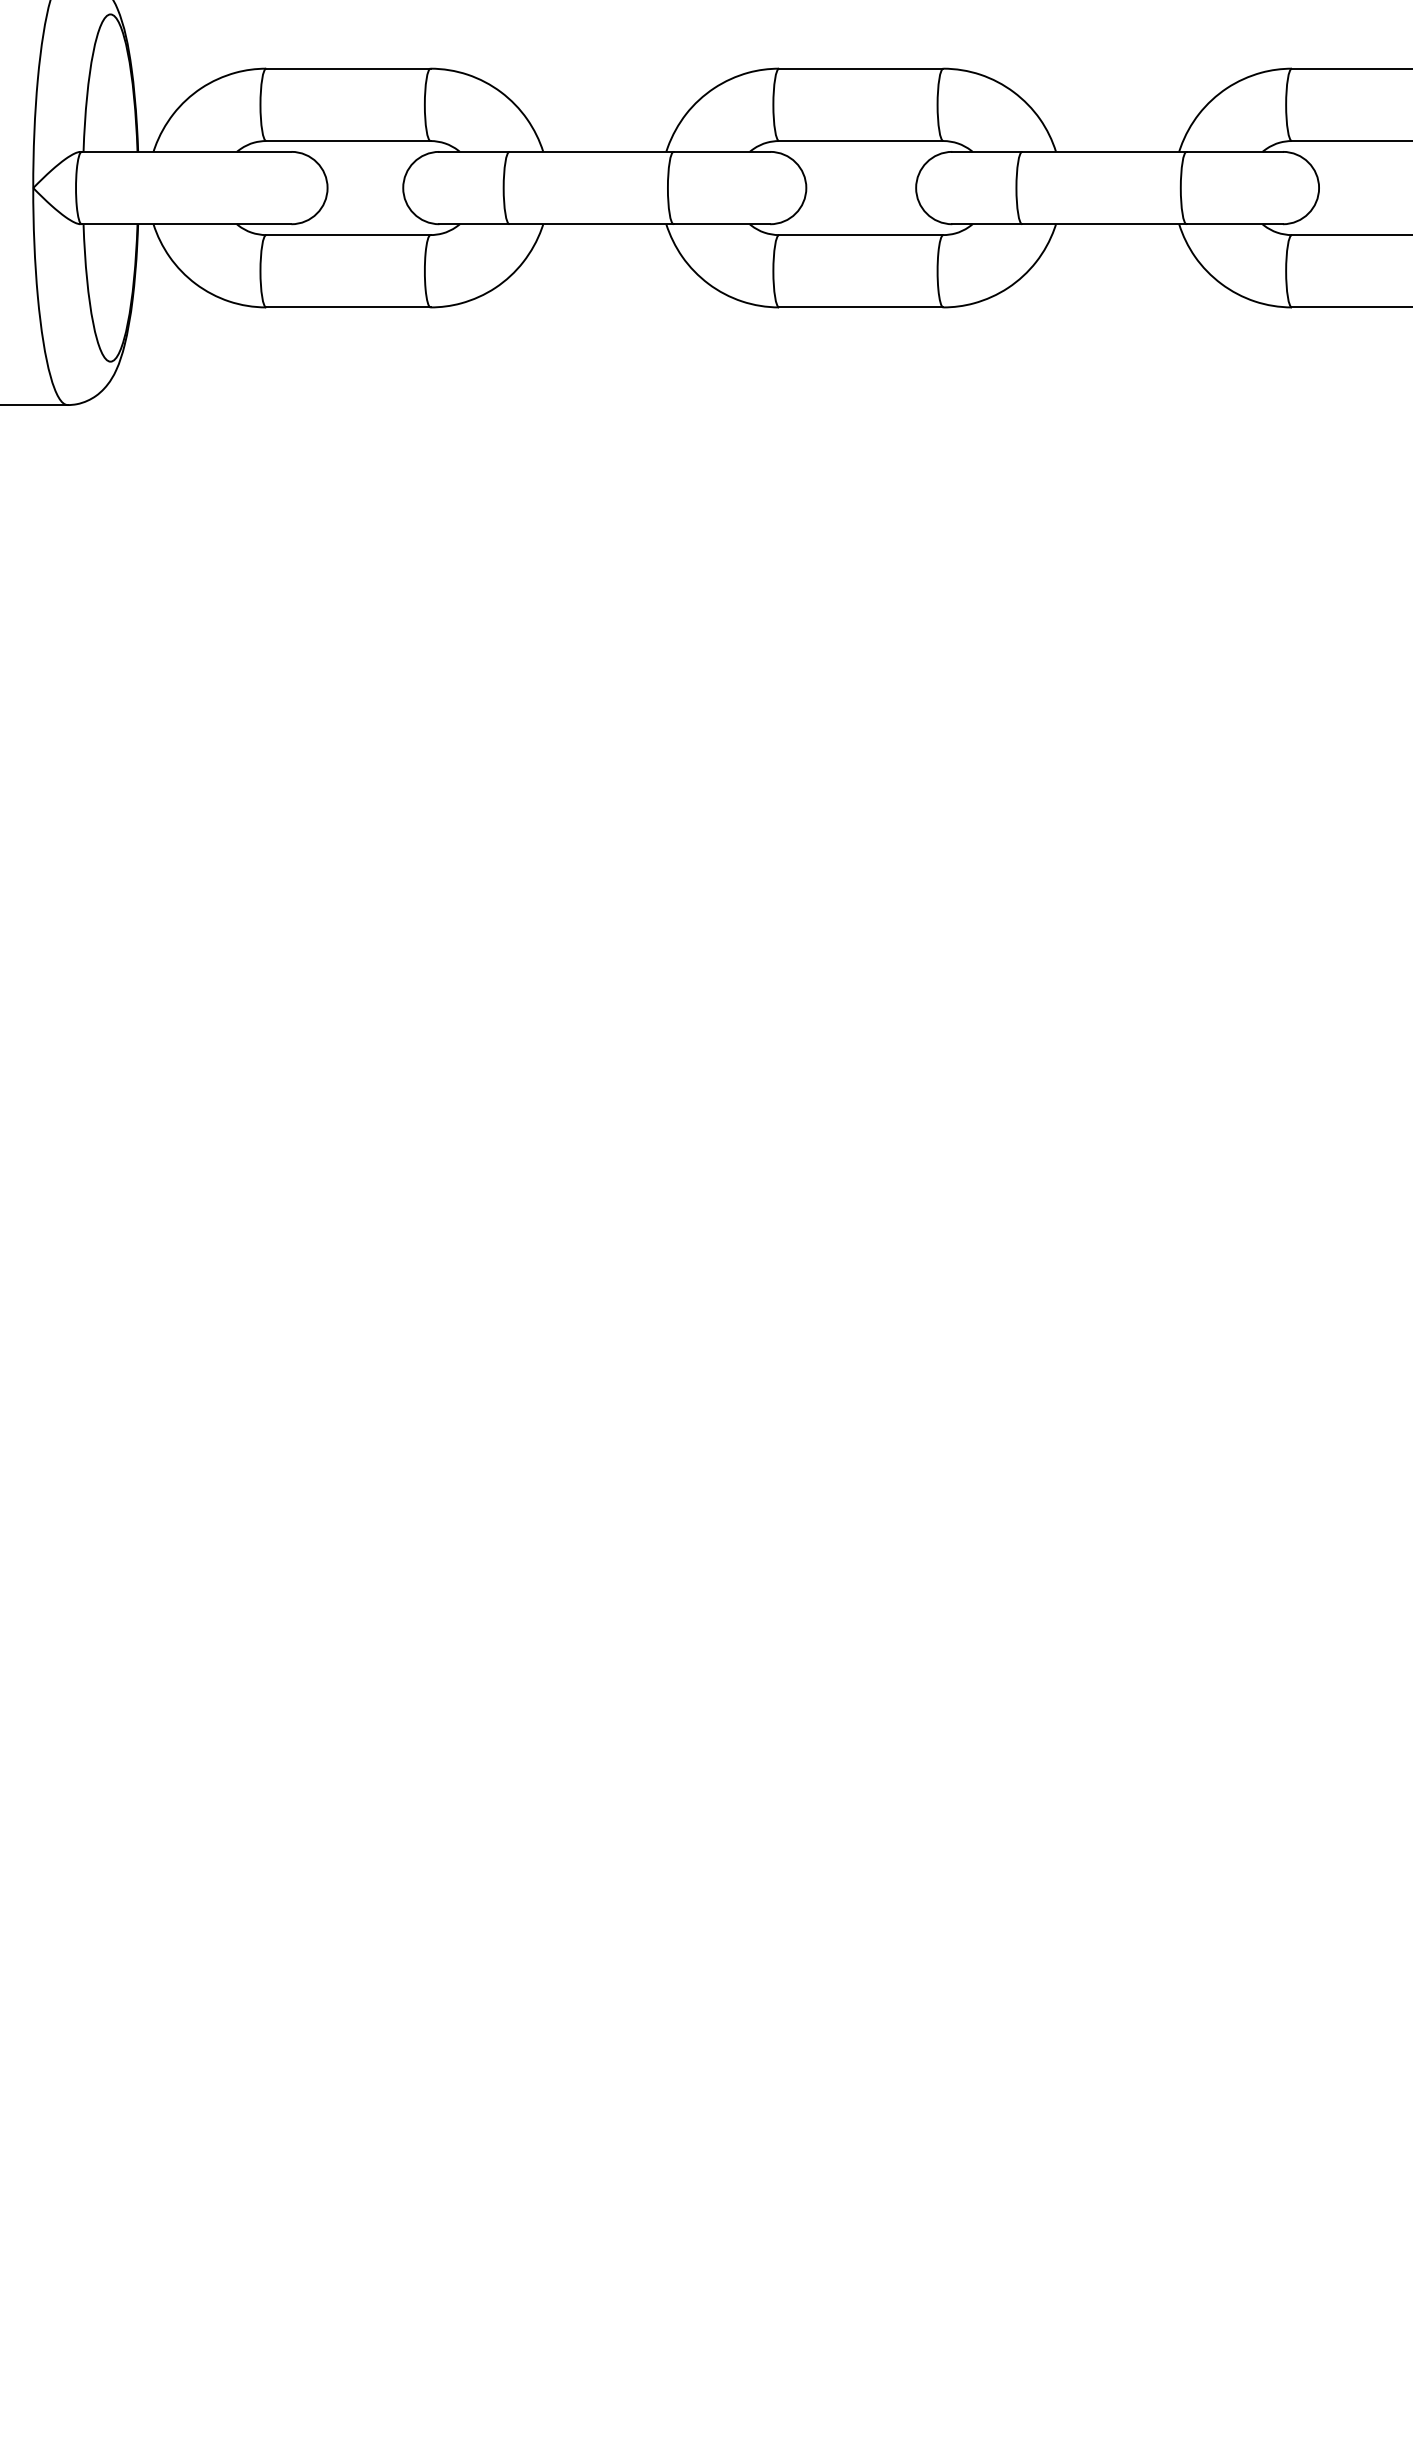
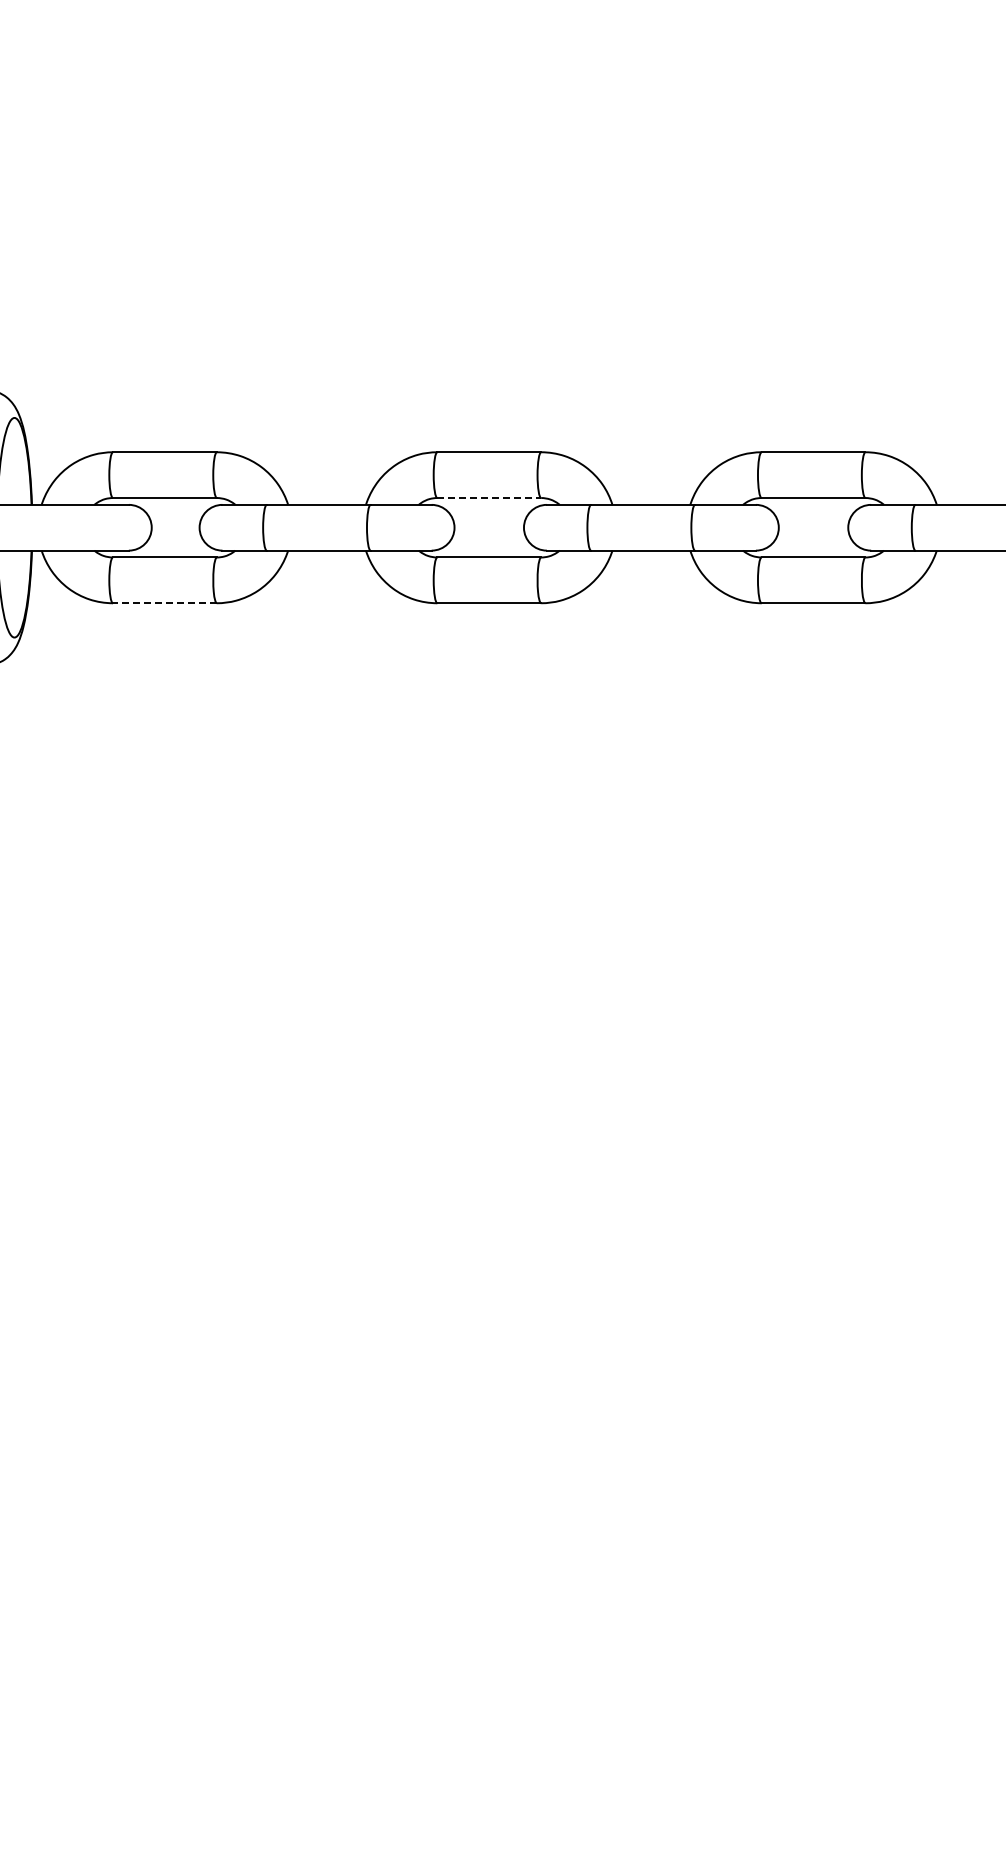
line: (861, 141) -> (489, 498), solid -> dashed
line: (347, 307) -> (164, 603), solid -> dashed

